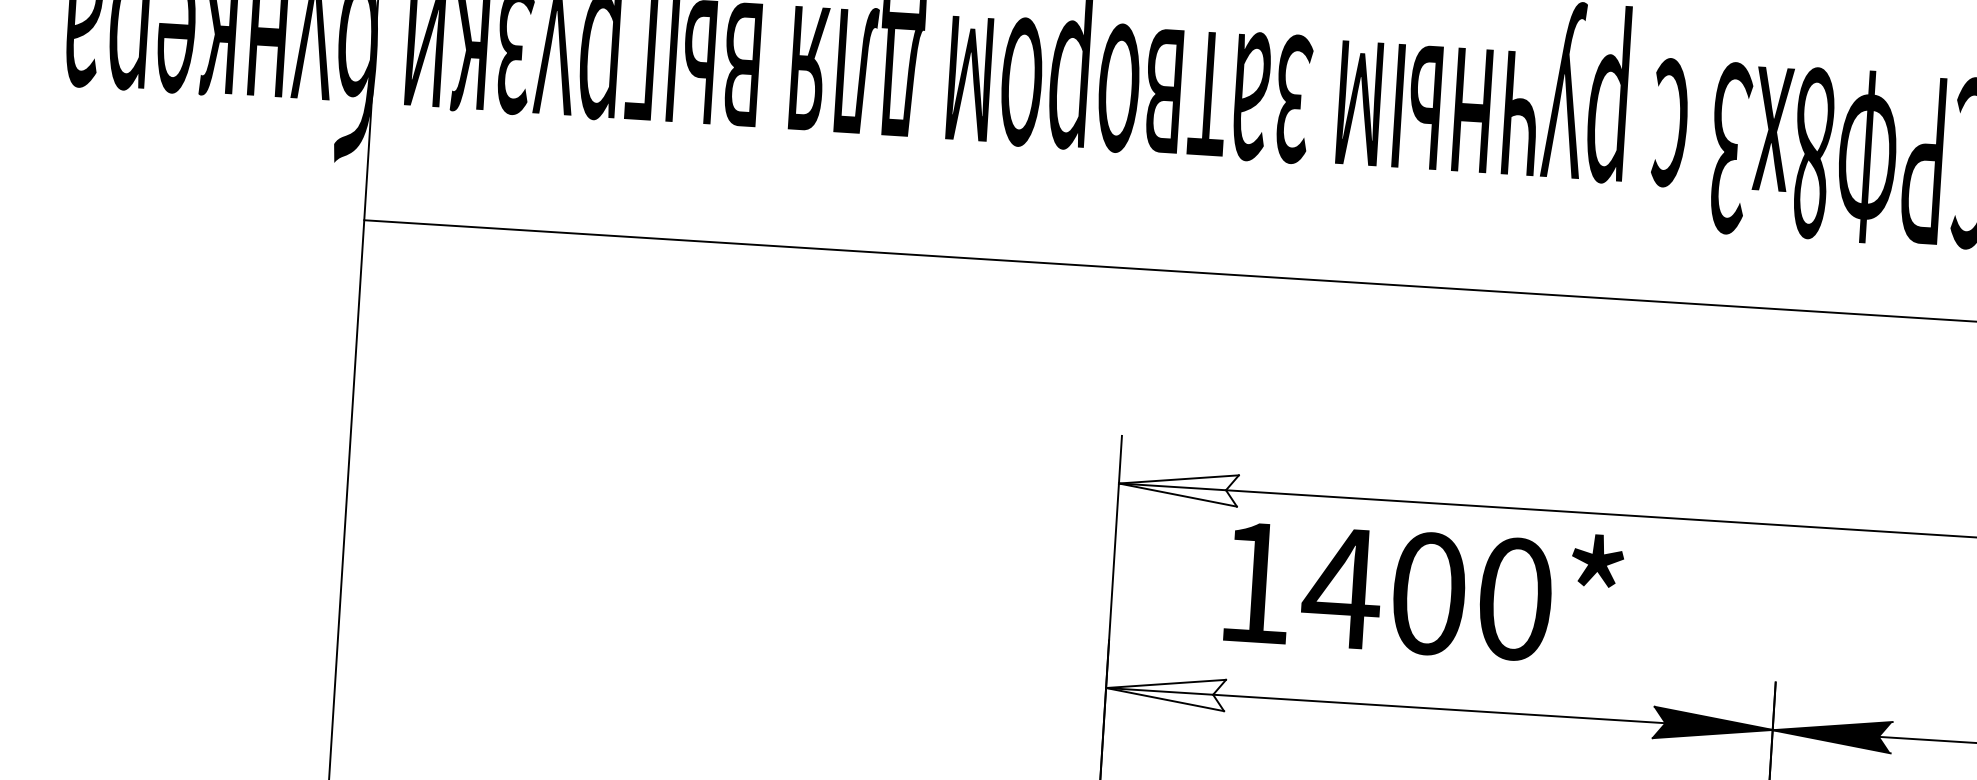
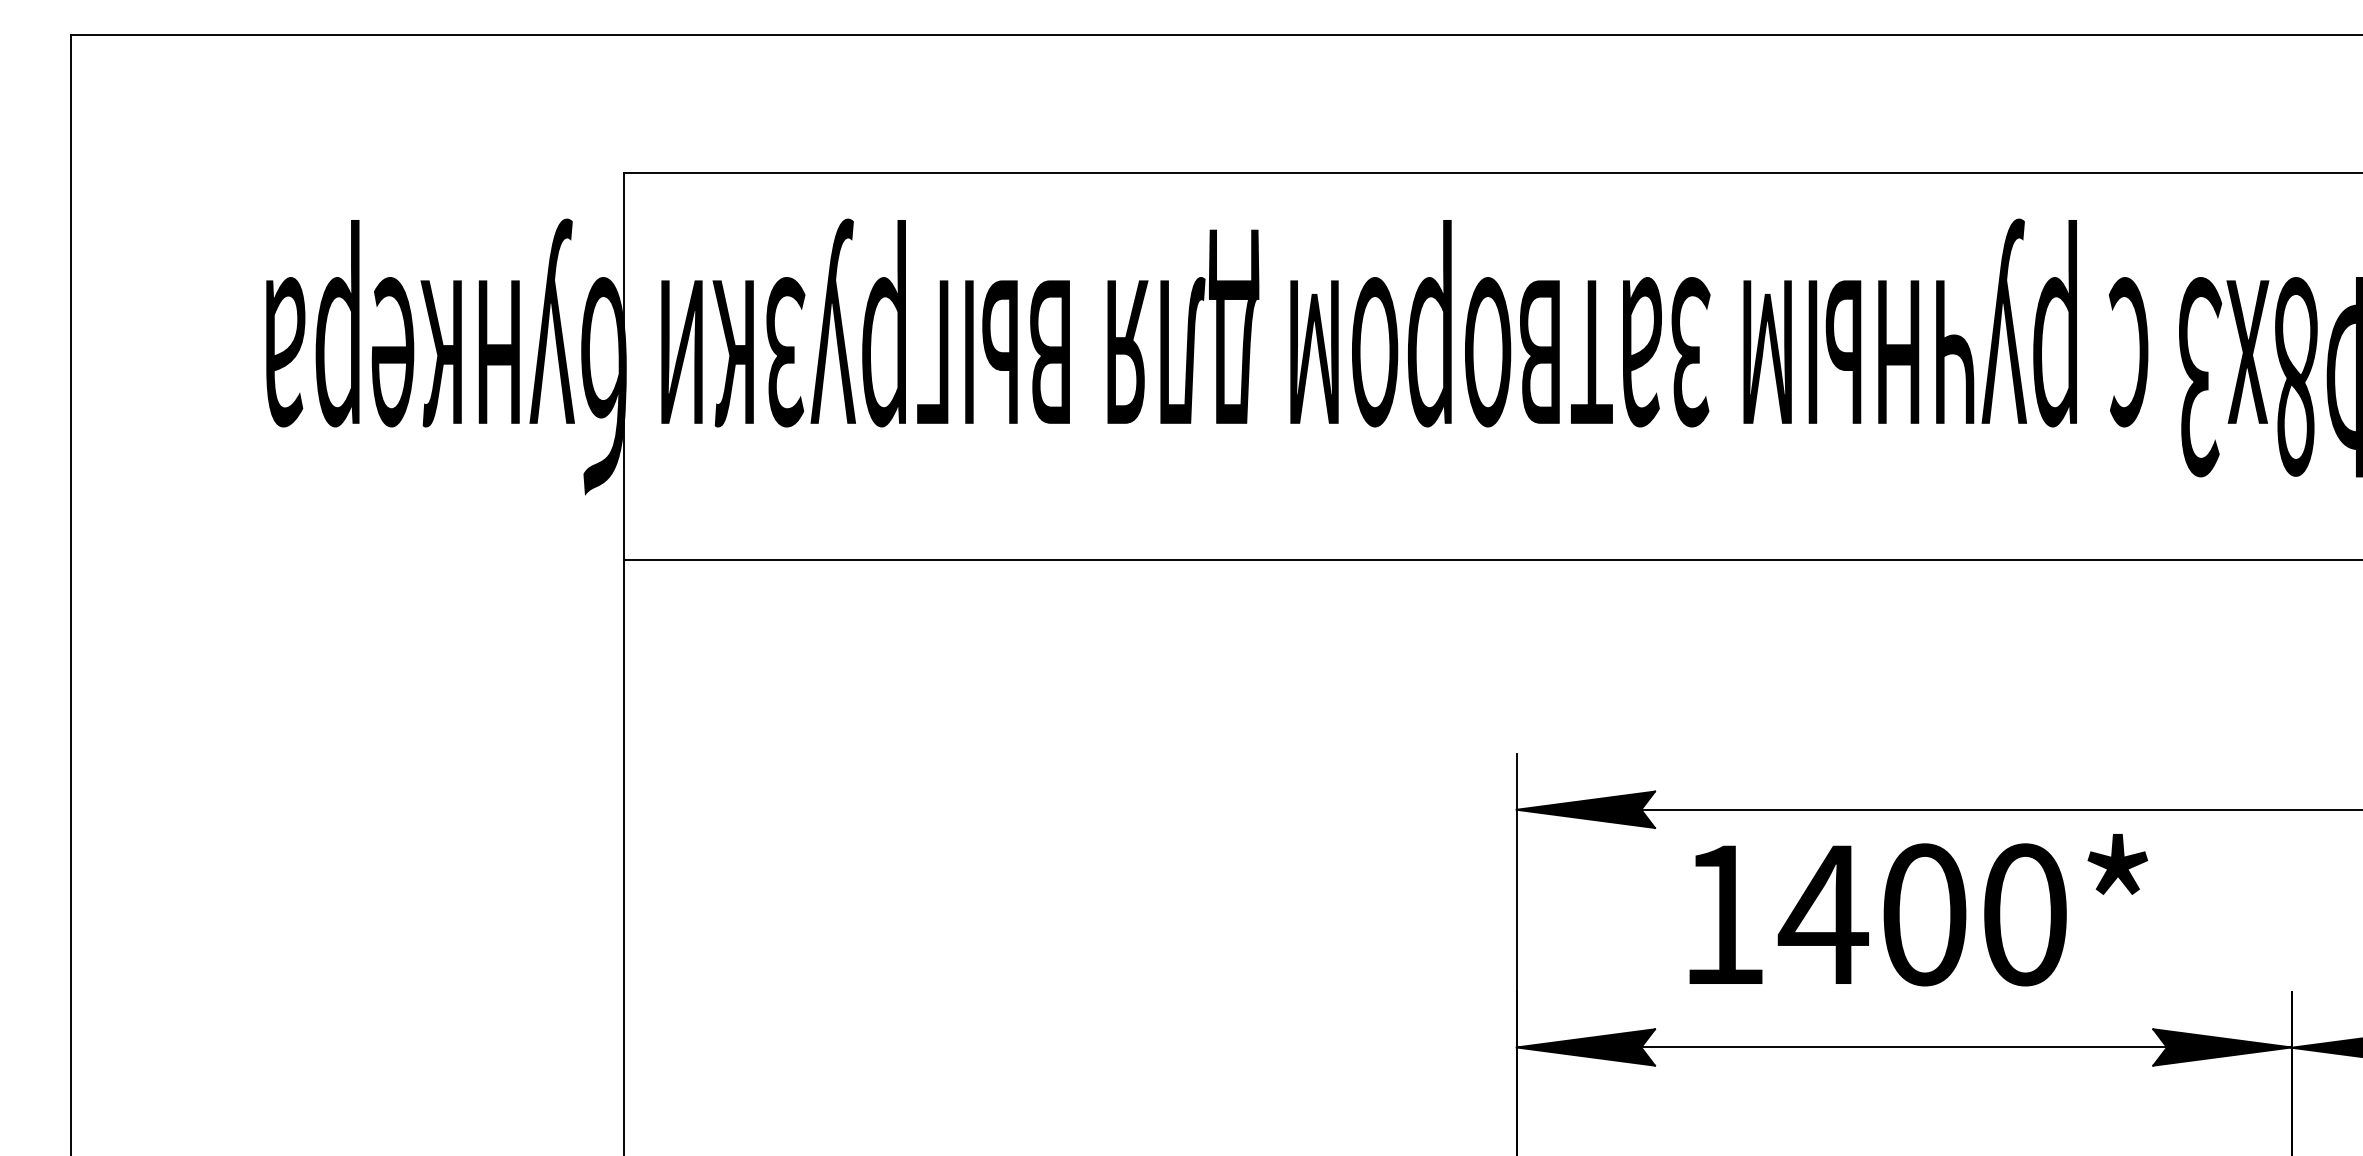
fill: (1178, 486) -> (1585, 809), added
text: (1423, 589) -> (1918, 910), moved
fill: (1165, 691) -> (1585, 1047), added

